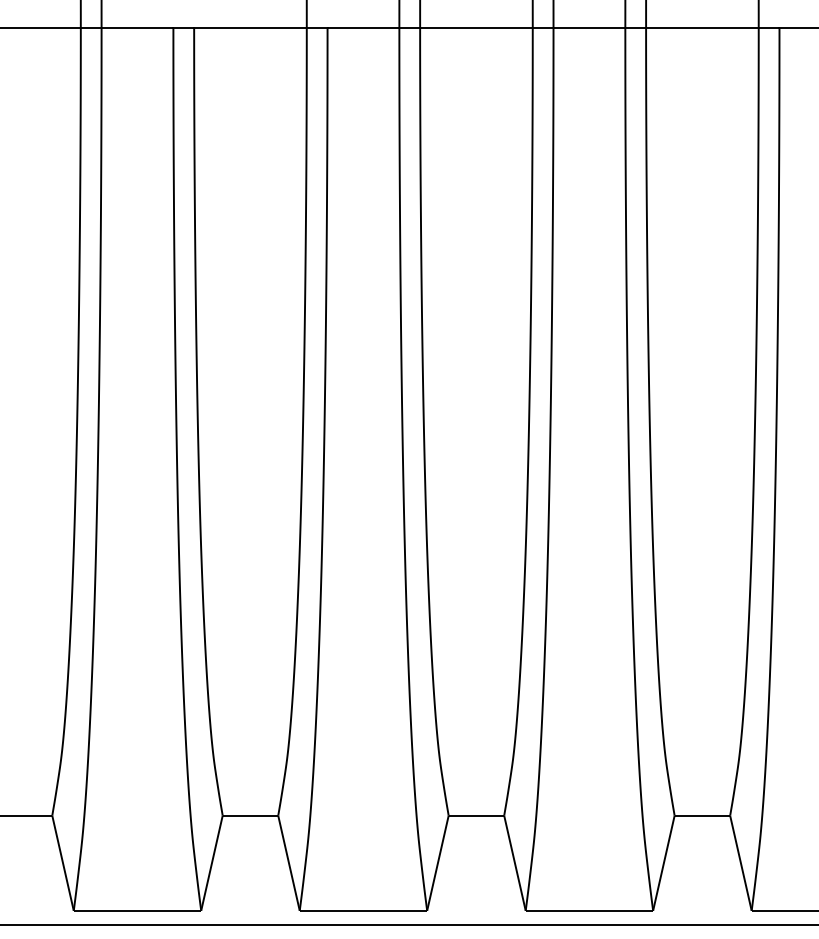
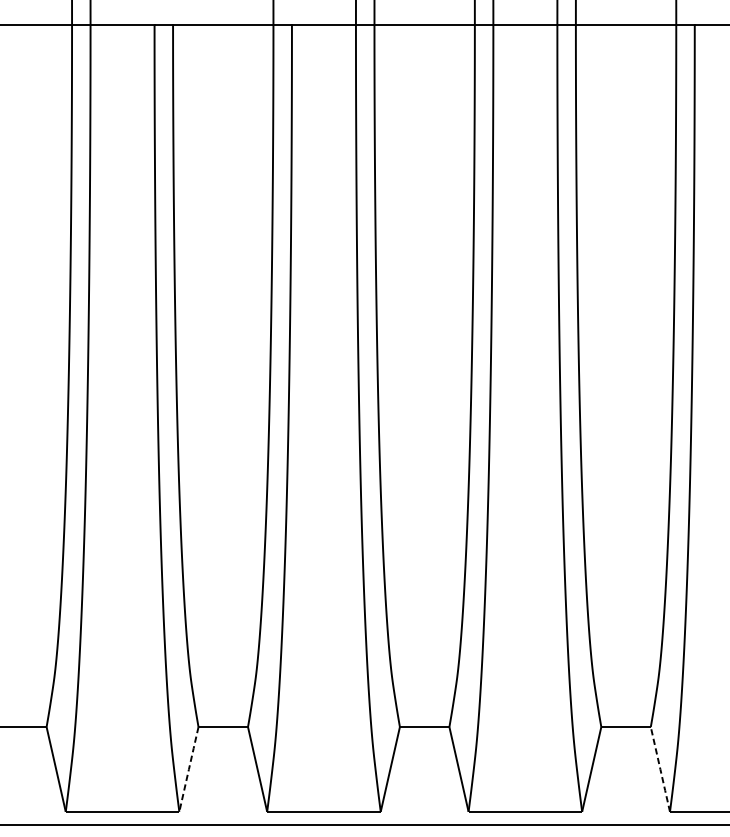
line: (211, 863) -> (188, 769), solid -> dashed
line: (740, 863) -> (660, 769), solid -> dashed

